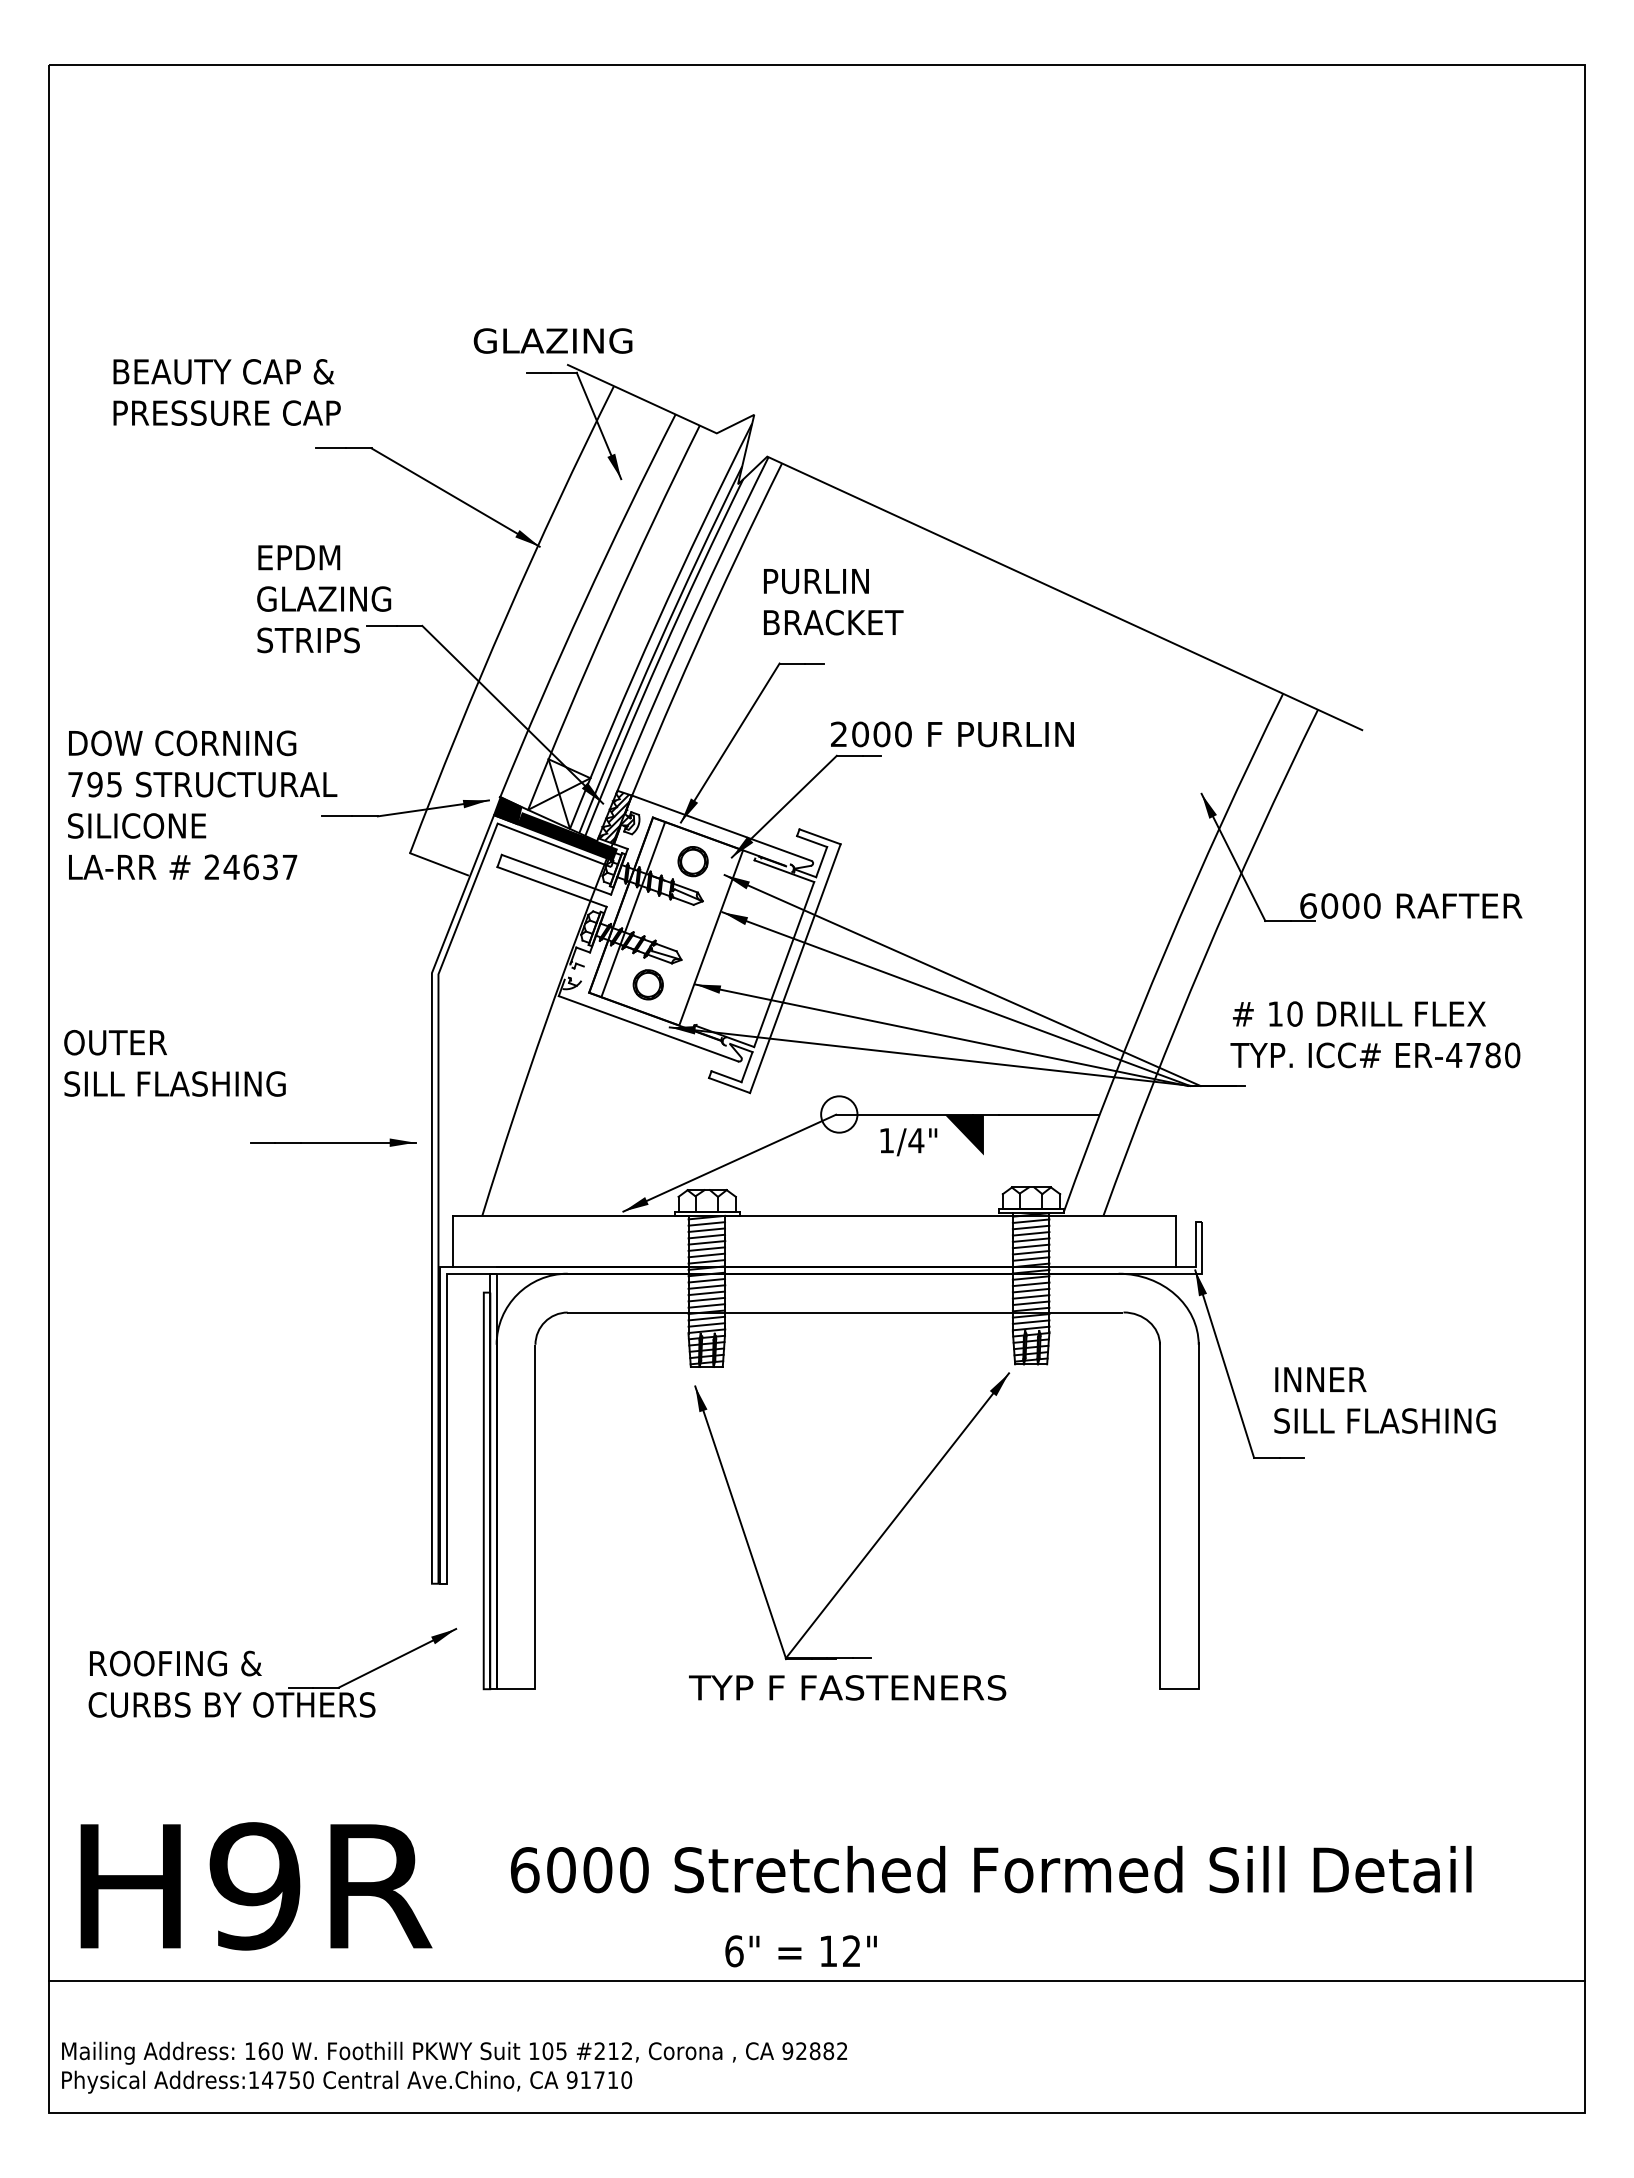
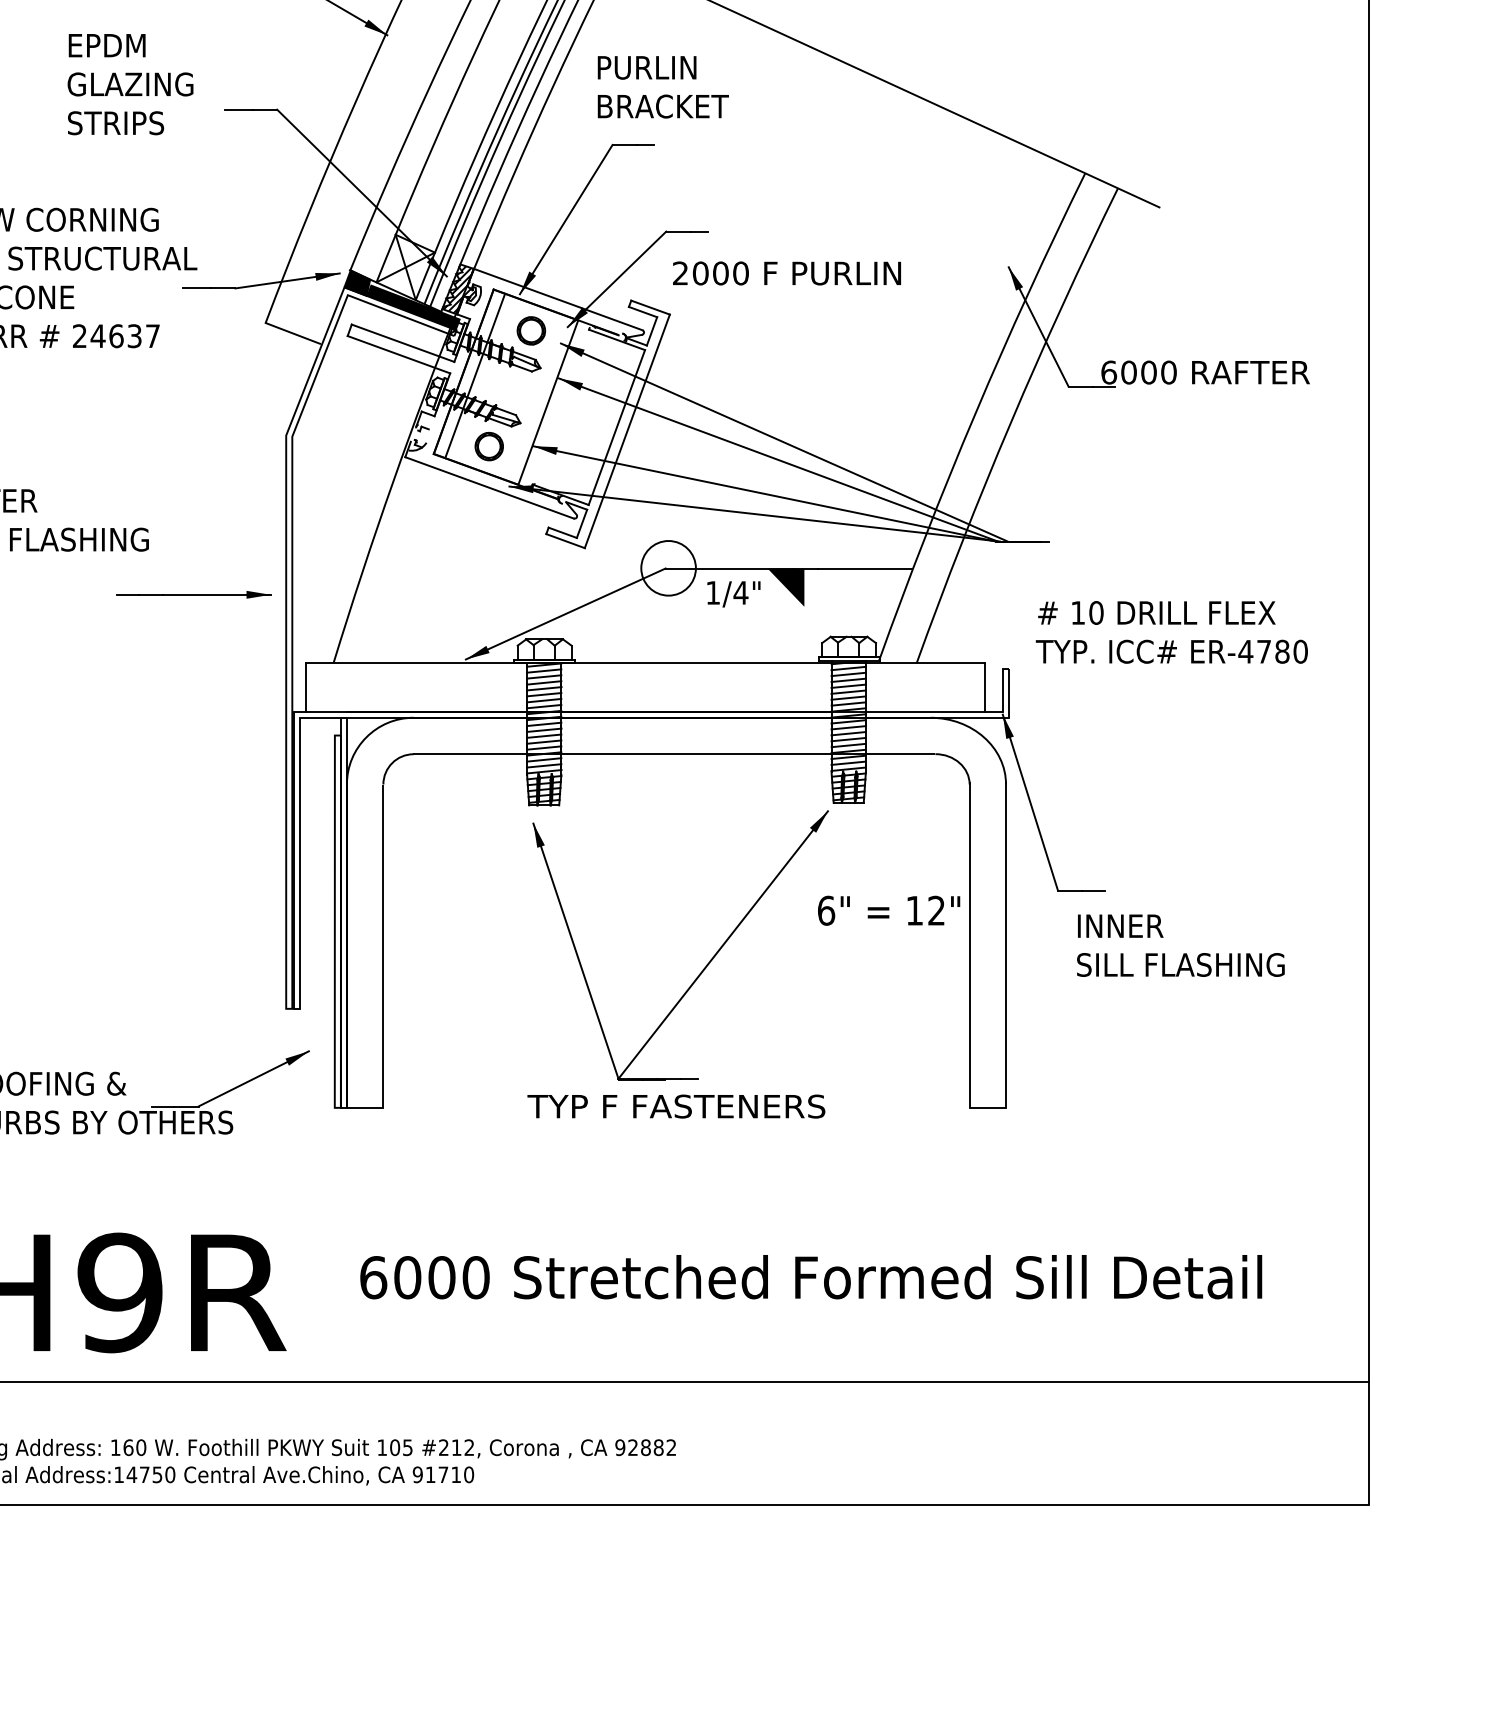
text: (324, 599) -> (130, 84), moved
text: (952, 734) -> (787, 273), moved
text: (1375, 1034) -> (1171, 632), moved
circle: (839, 1114) -> (668, 568), size x1.6
text: (1384, 1400) -> (1180, 945), moved
text: (800, 1951) -> (888, 910), moved

